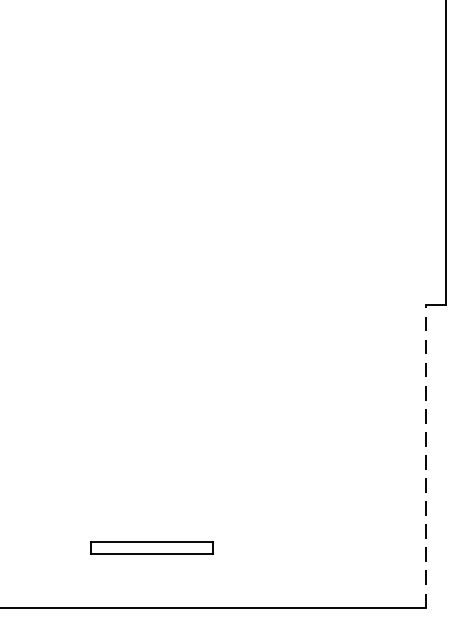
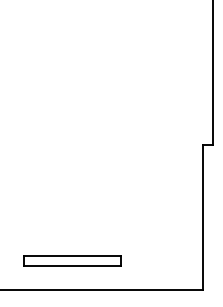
line: (427, 456) -> (203, 217), dashed -> solid
part: (152, 546) -> (72, 260), size x1.67

